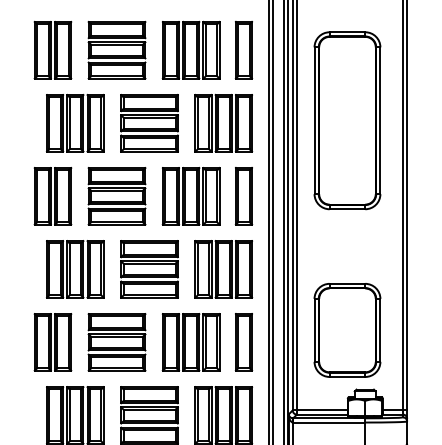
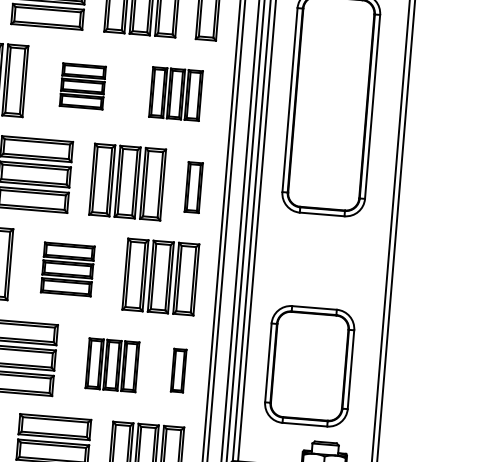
part: (149, 123) -> (82, 86), size x0.6
part: (223, 123) -> (175, 94), size x0.7
part: (243, 196) -> (193, 187), size x0.7
part: (149, 269) -> (67, 269), size x0.7
part: (190, 342) -> (111, 365), size x0.7
part: (243, 342) -> (178, 370), size x0.6

